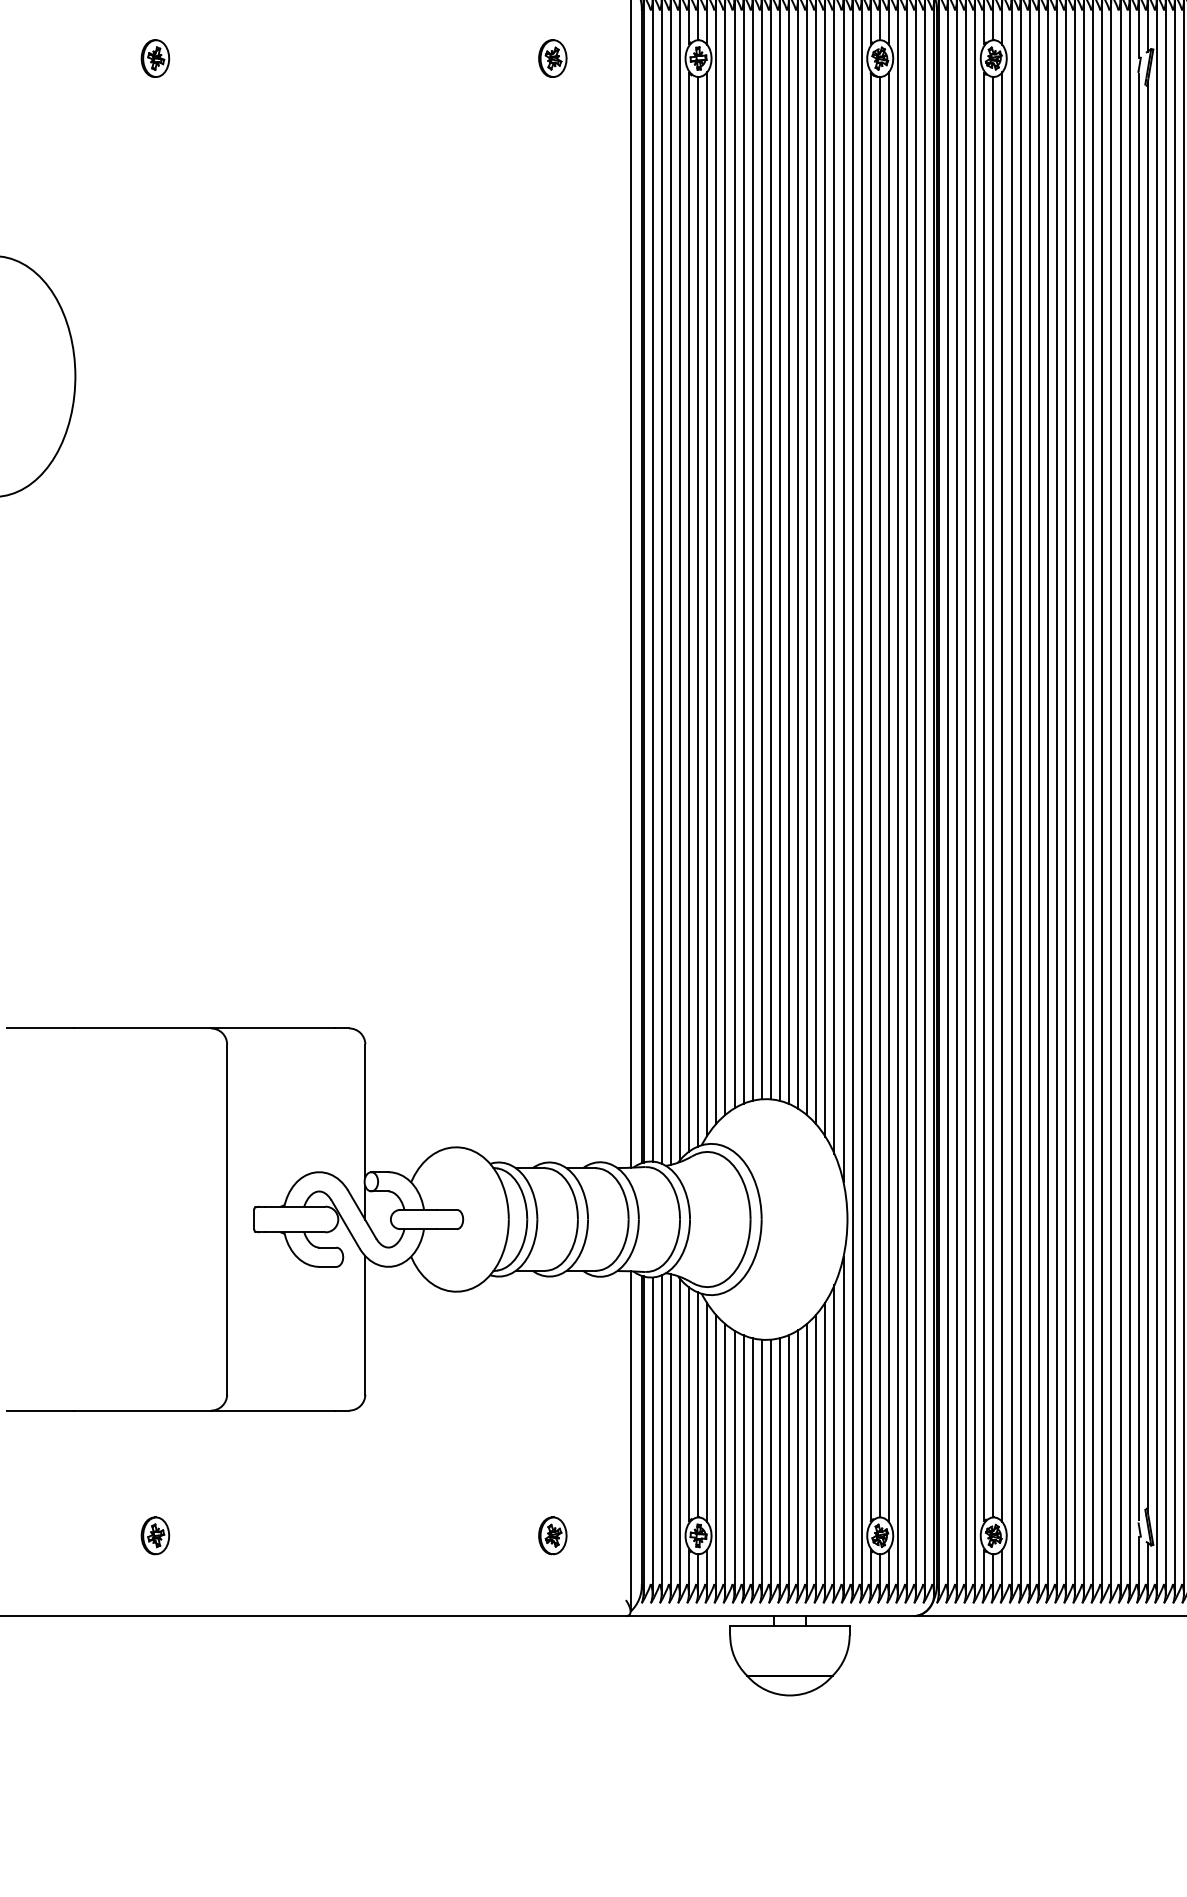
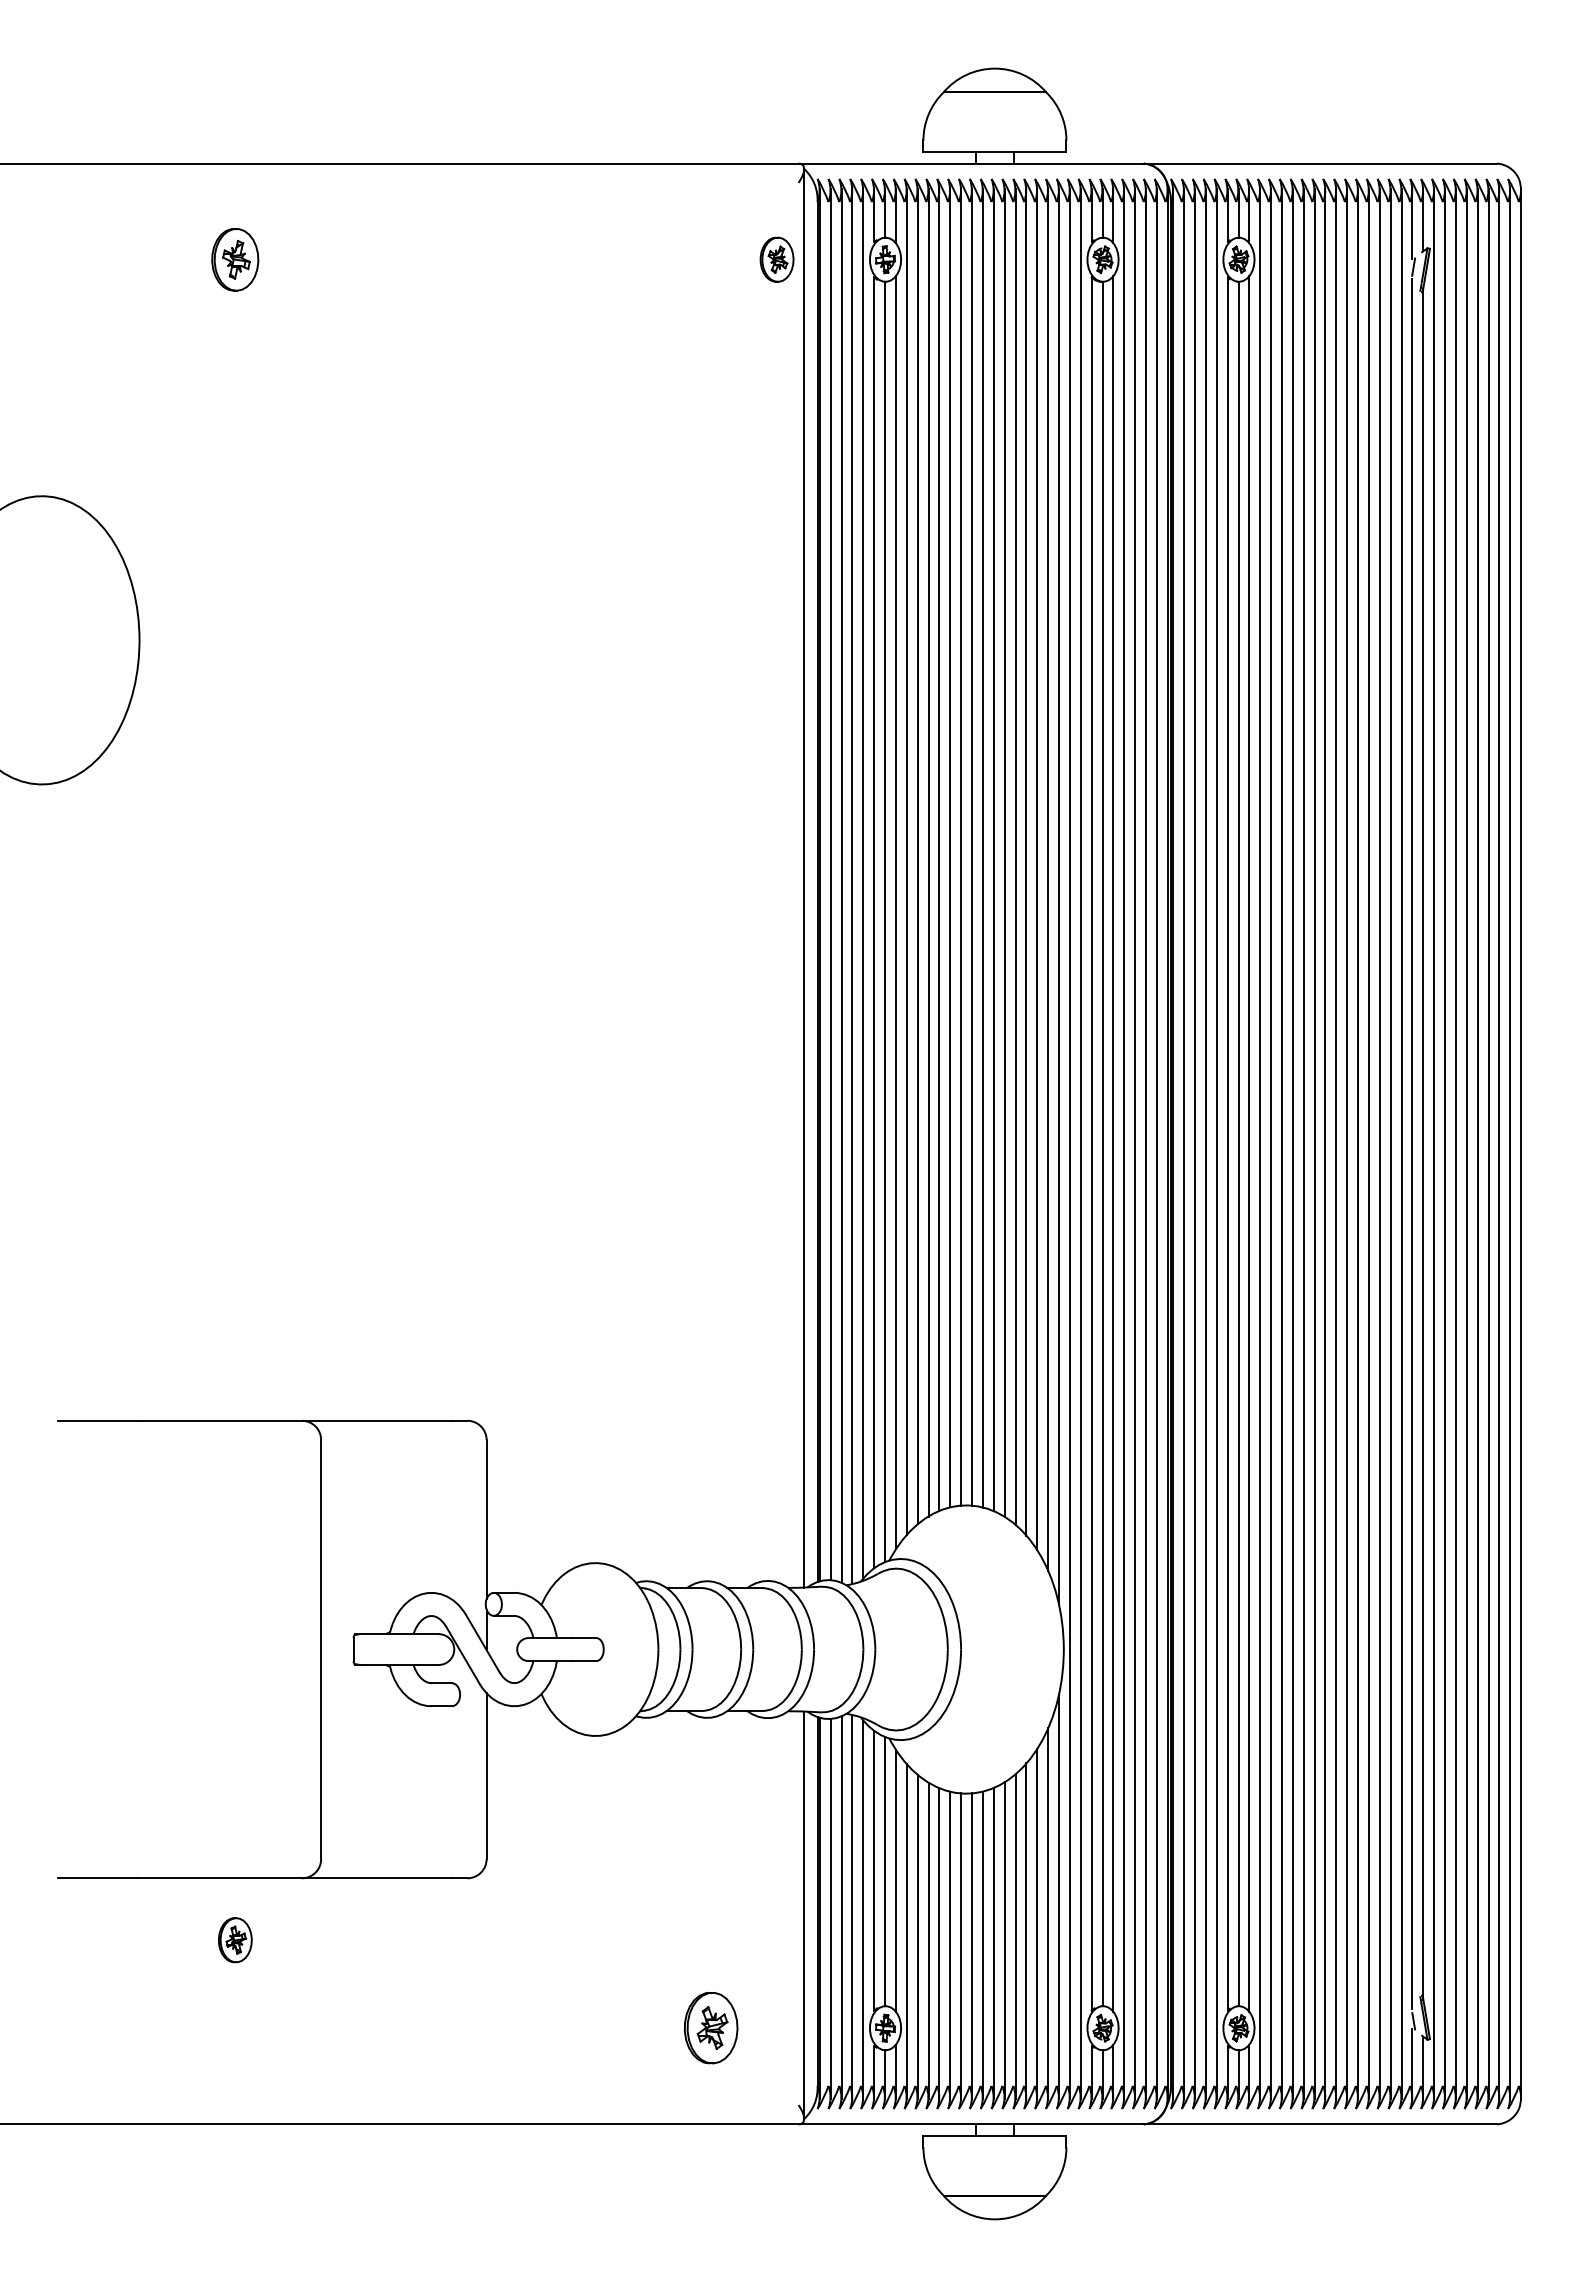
part: (155, 58) -> (235, 259), size x1.4
part: (552, 58) -> (776, 259), moved
part: (155, 1536) -> (235, 1940), moved
part: (552, 1536) -> (710, 2028), size x1.6

